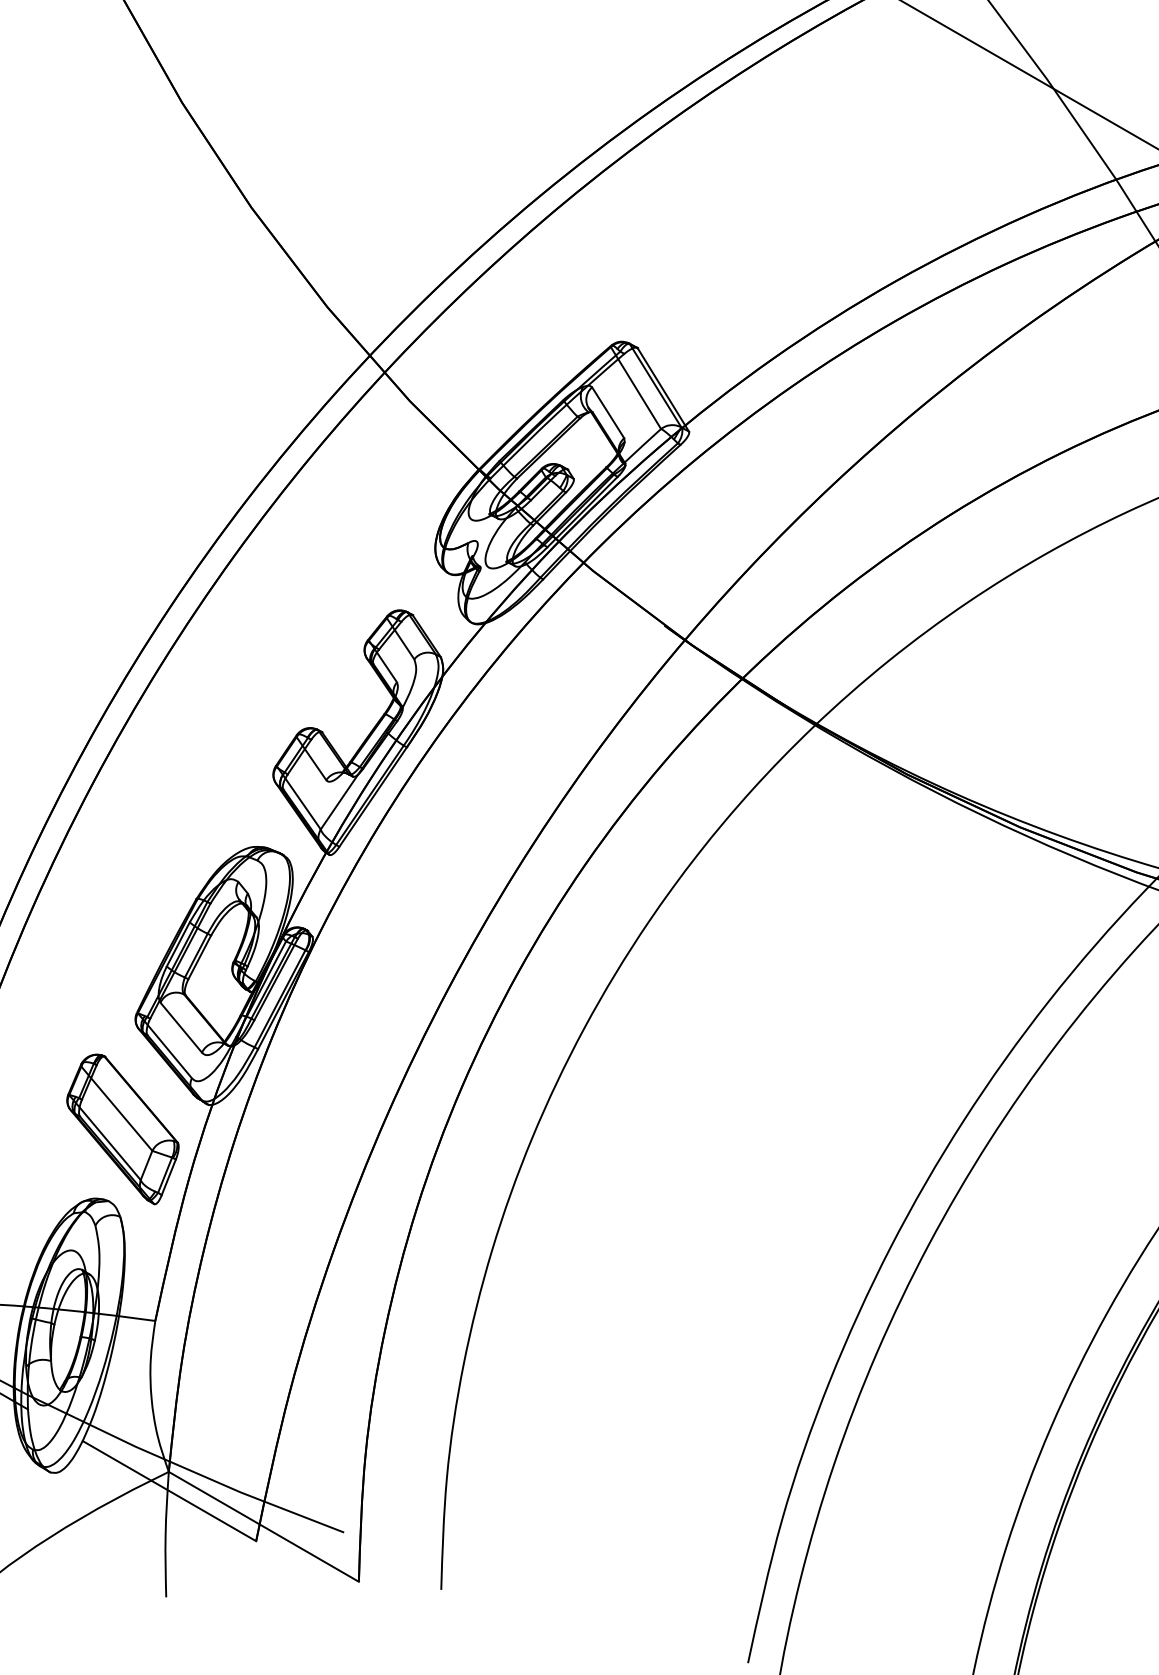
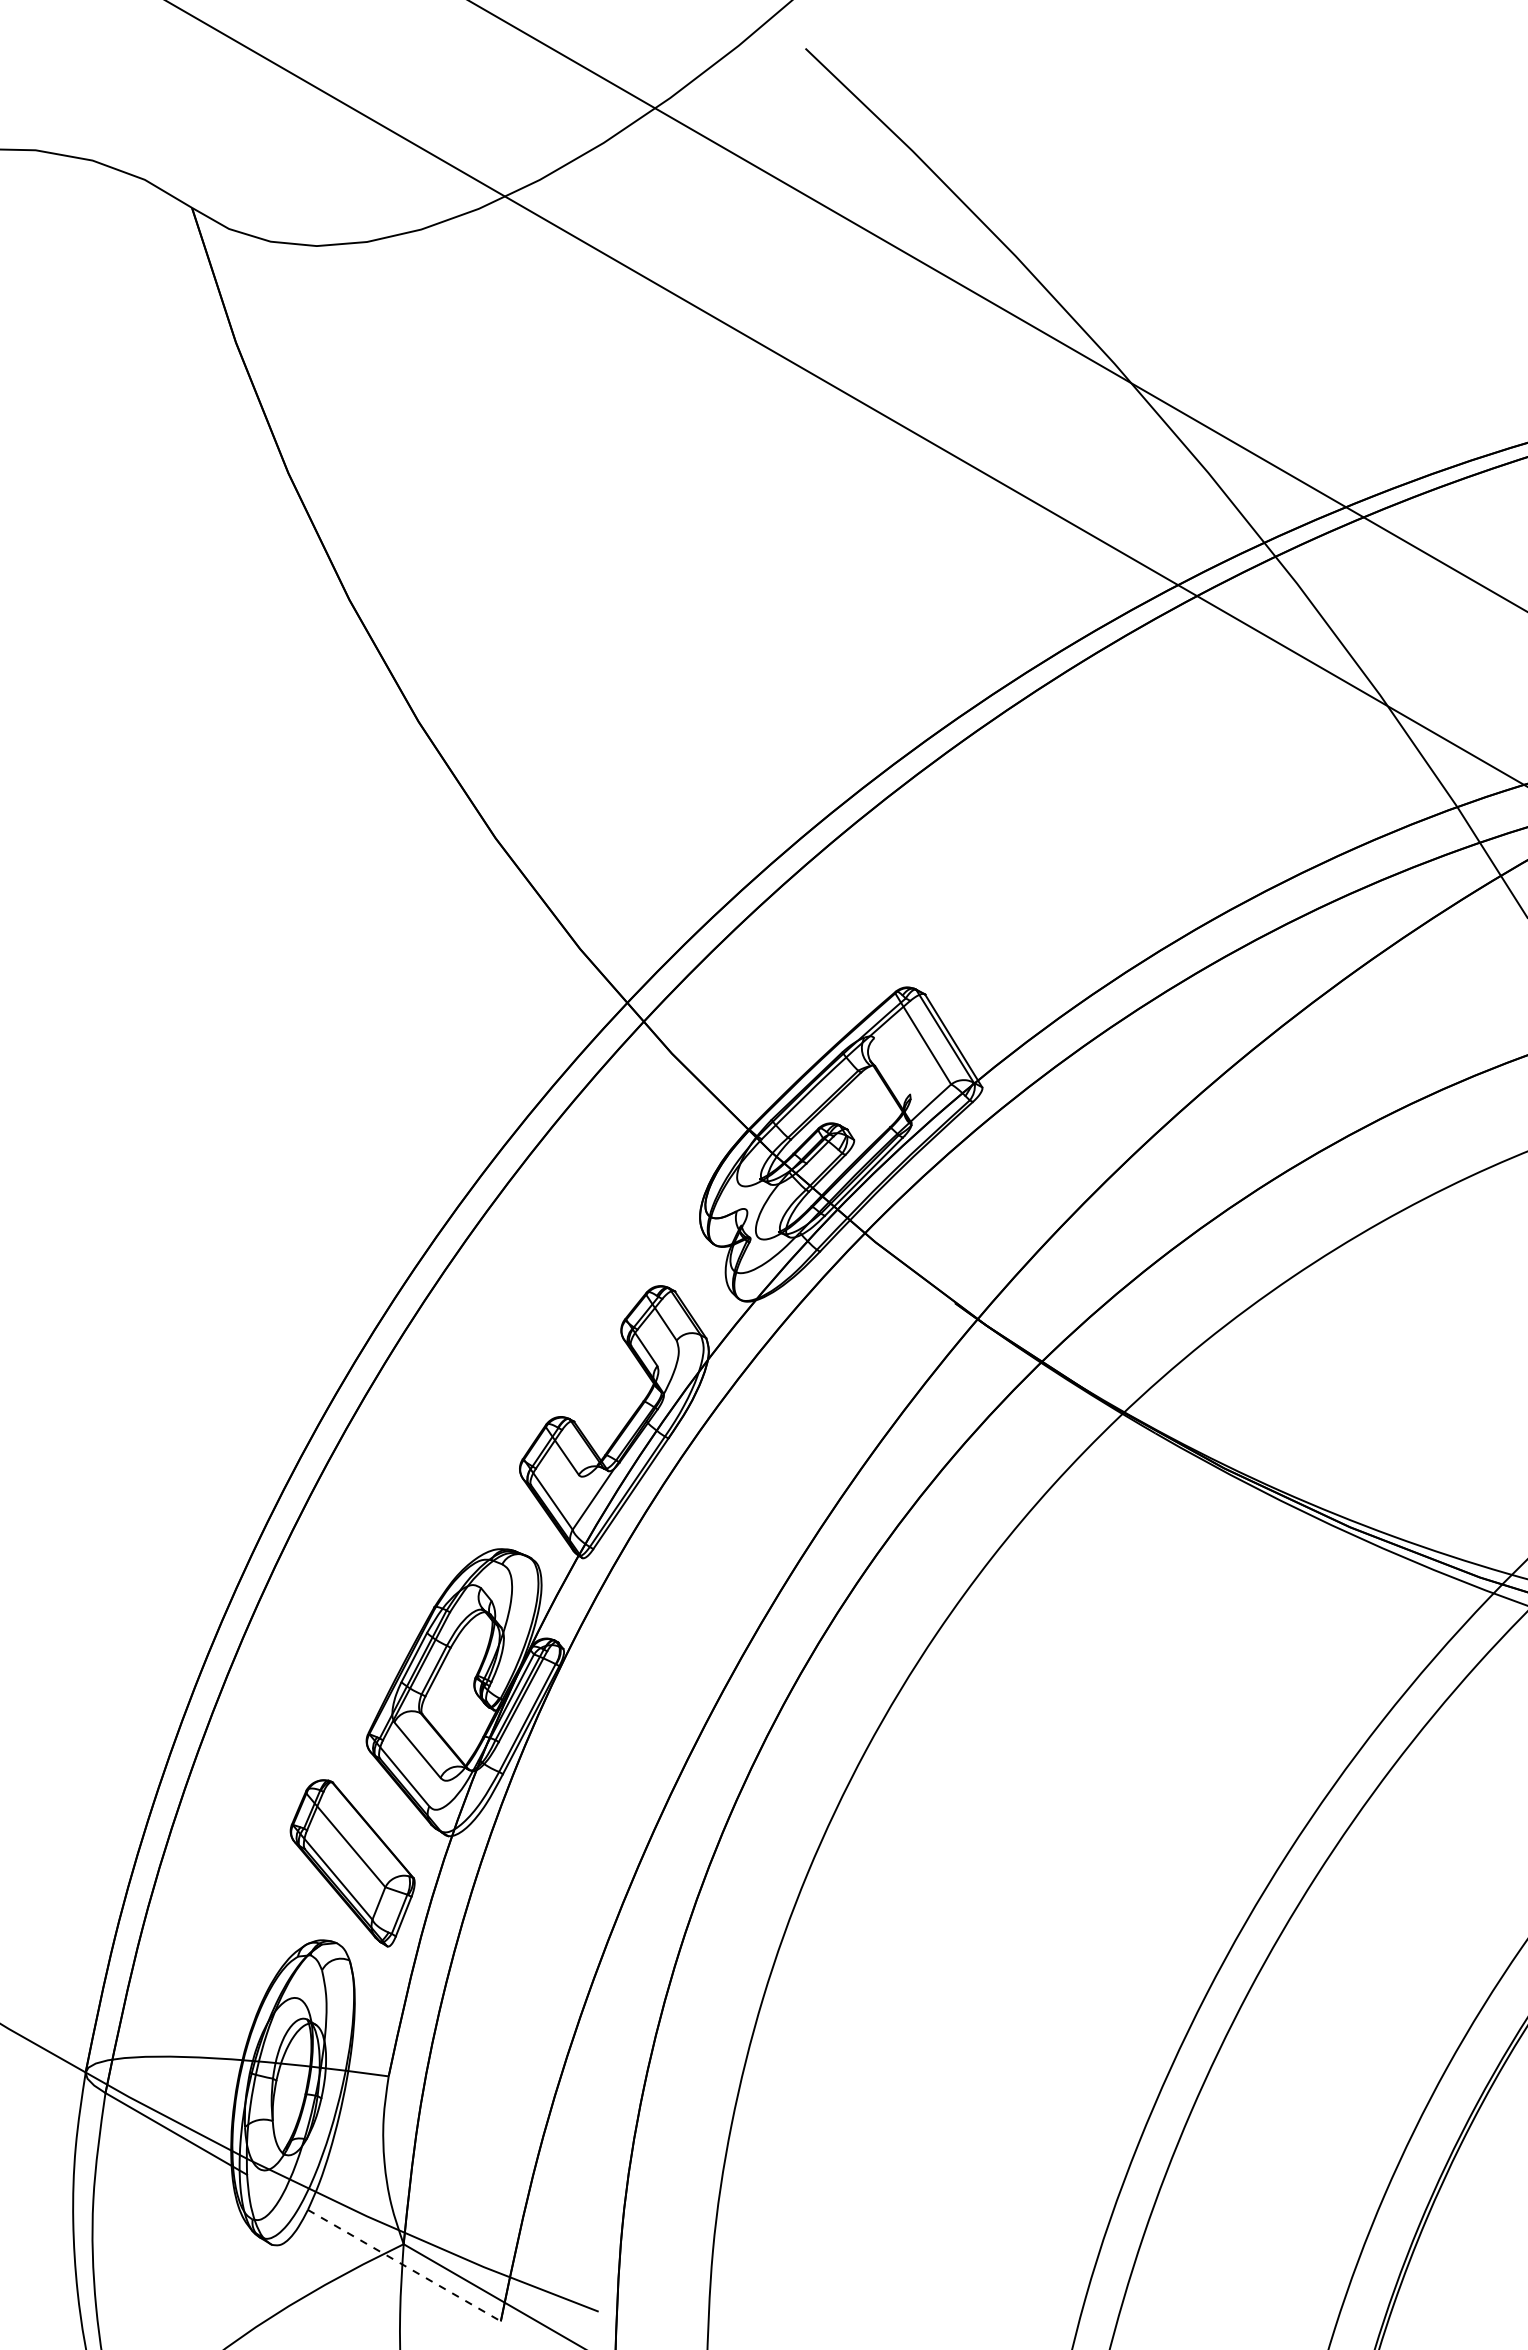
line: (608, 412) -> (892, 1066), removed
line: (169, 1491) -> (404, 2265), solid -> dashed

